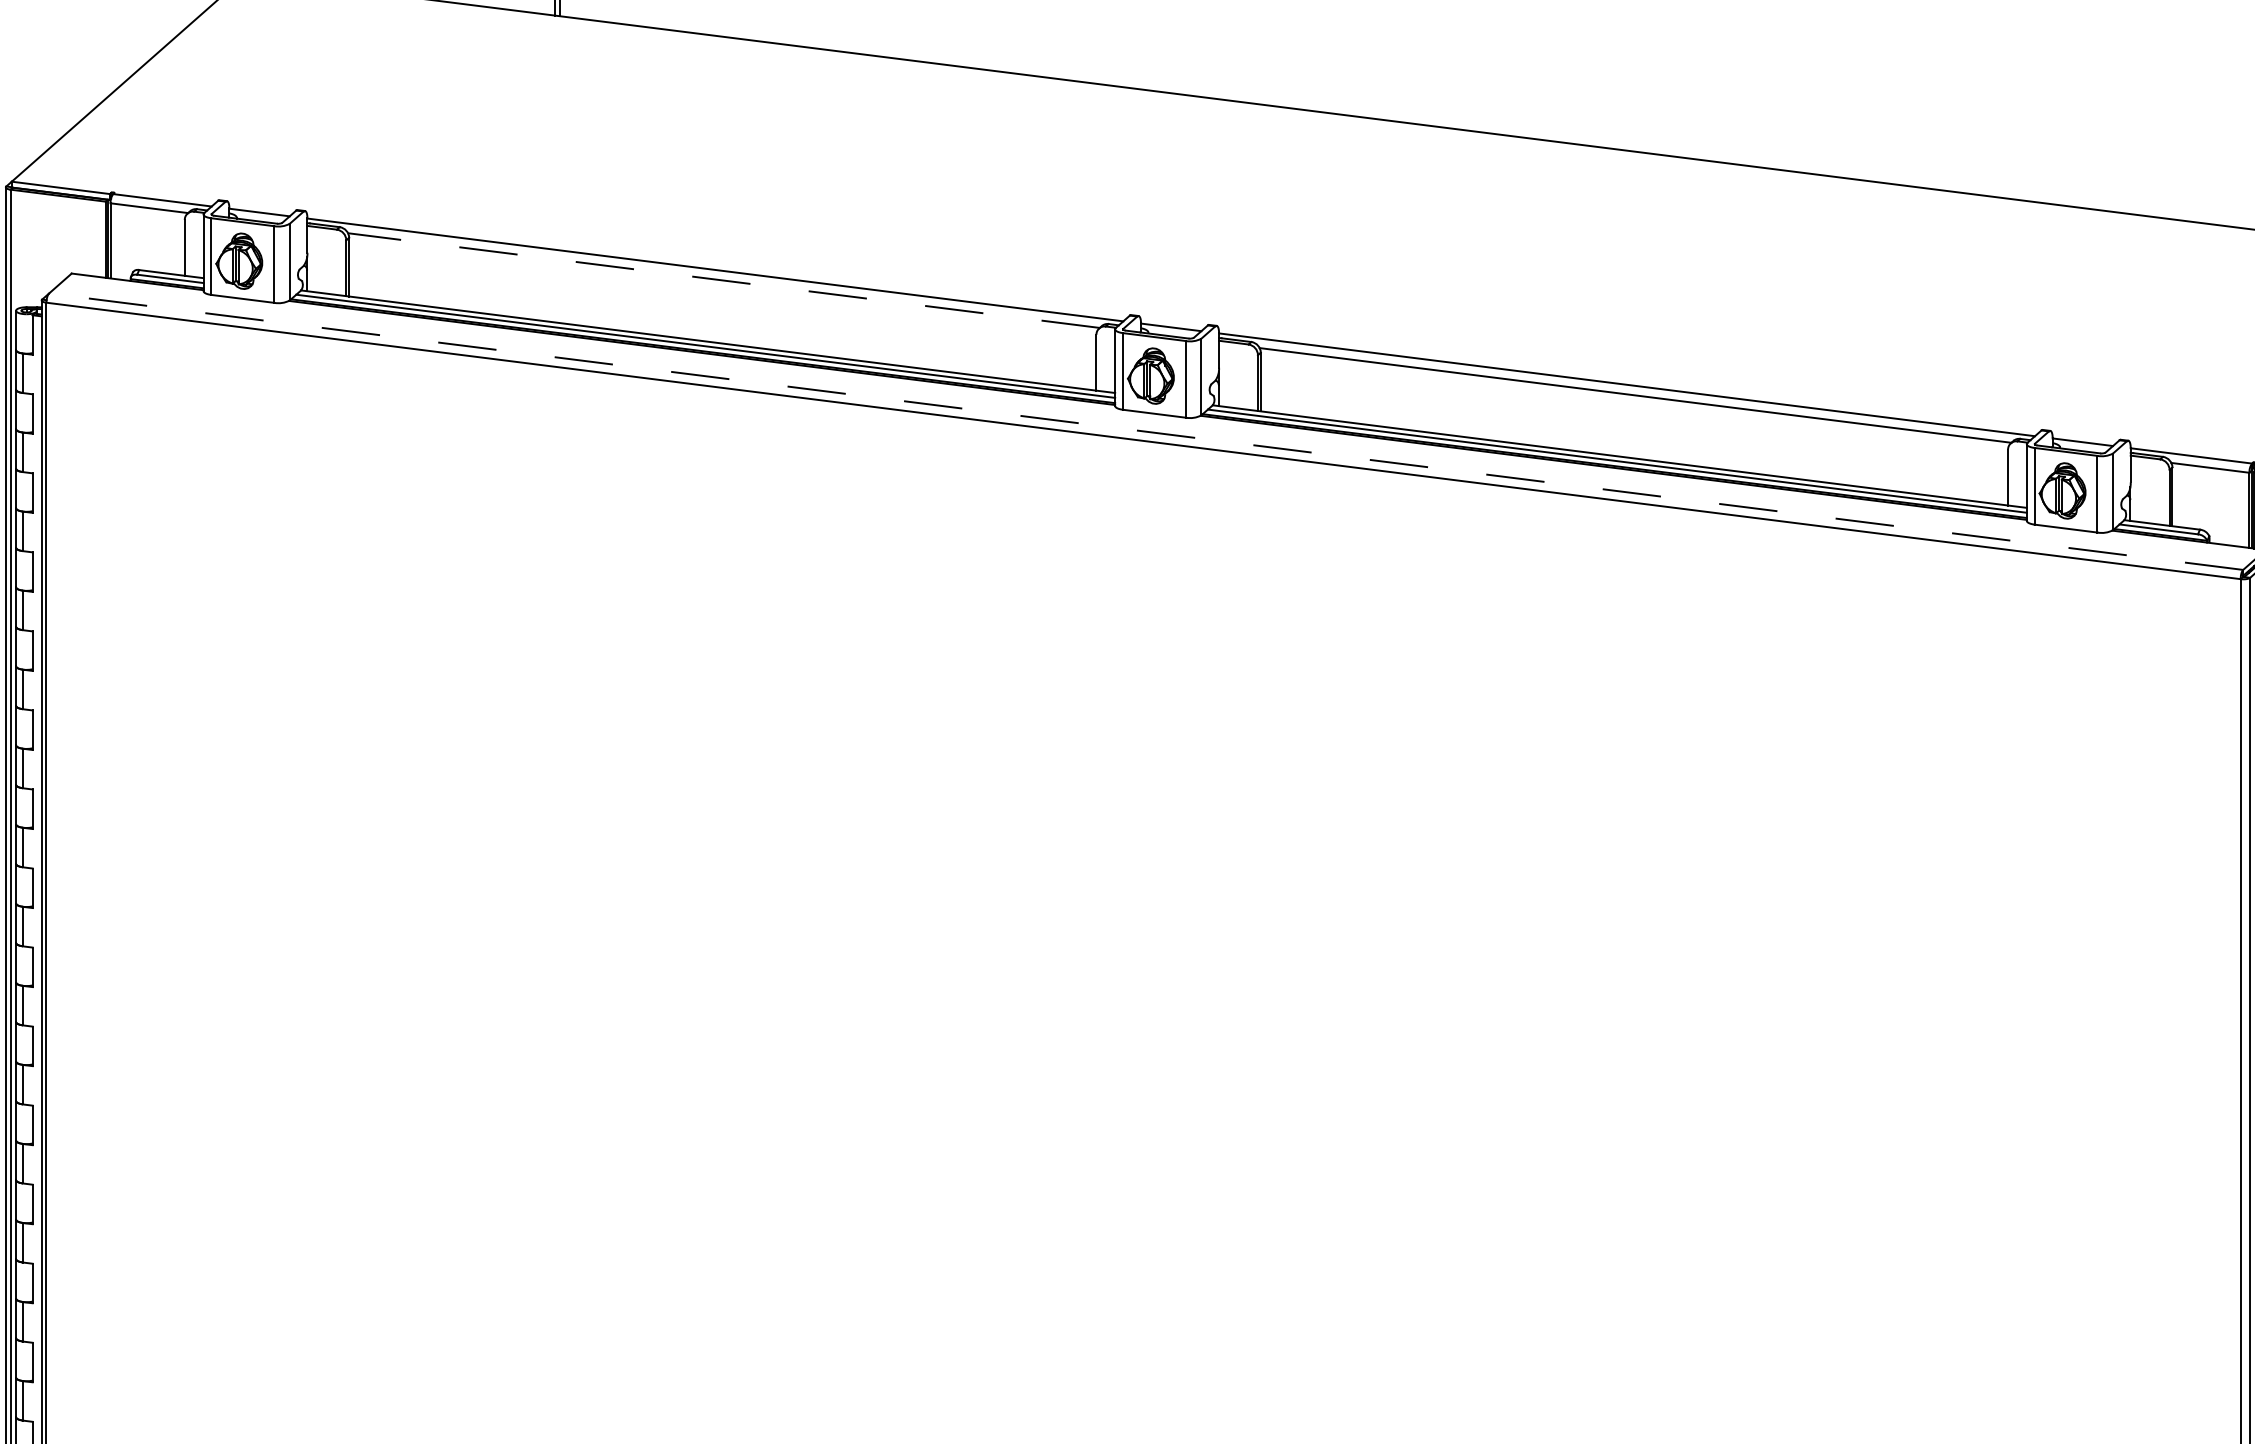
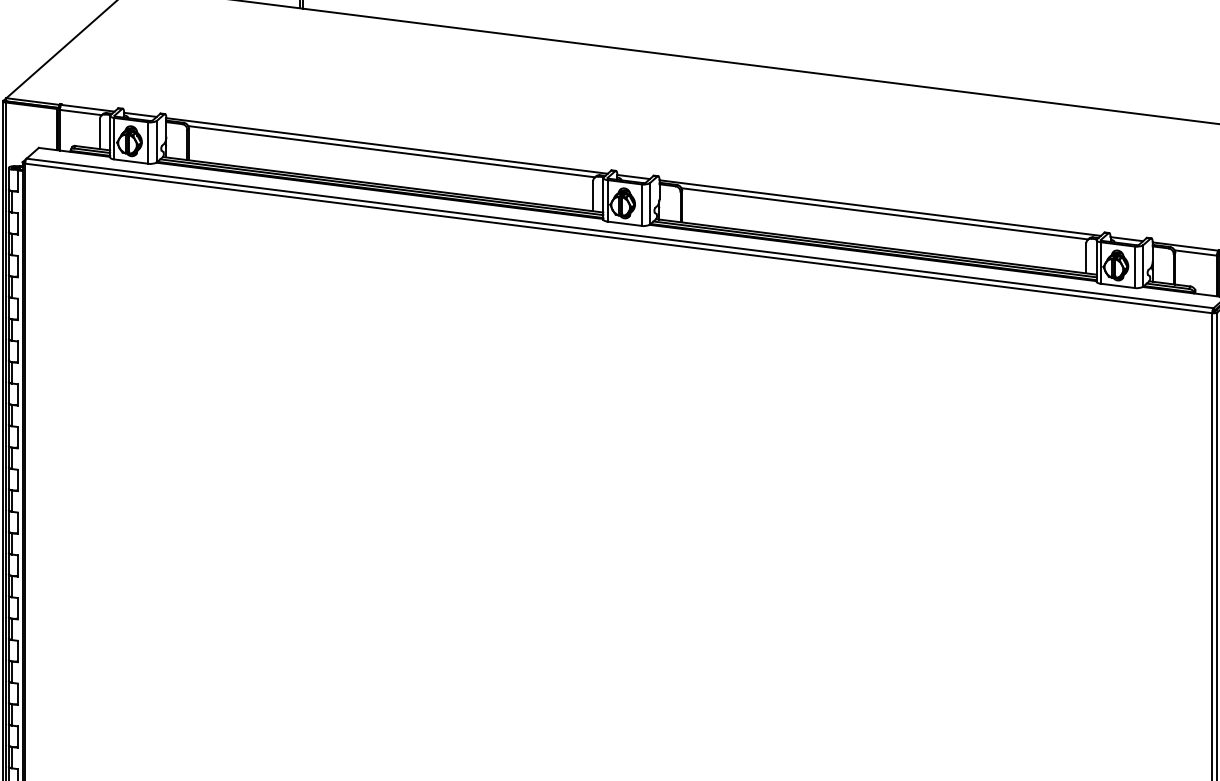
line: (723, 280) -> (391, 151), dashed -> solid
line: (1145, 431) -> (619, 233), dashed -> solid

